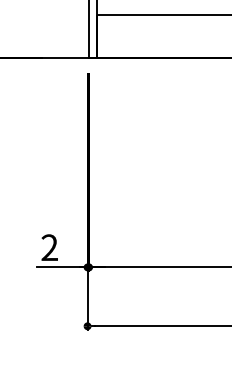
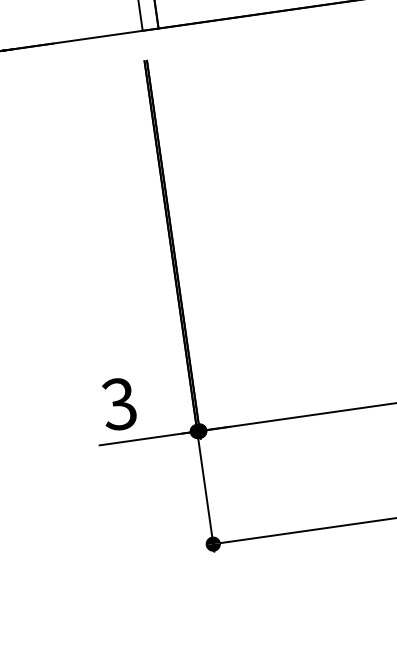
text: (49, 247) -> (118, 403), 2 -> 3

